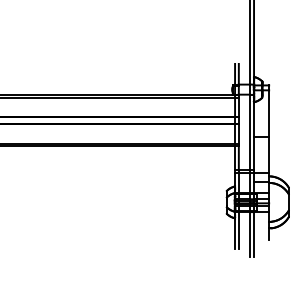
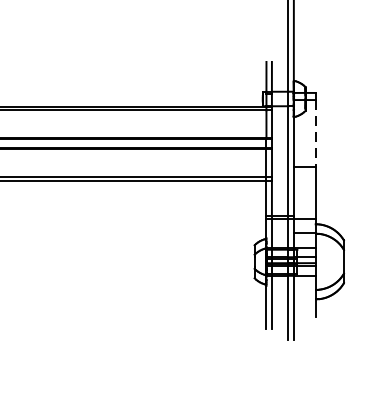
line: (269, 114) -> (316, 134), solid -> dashed

